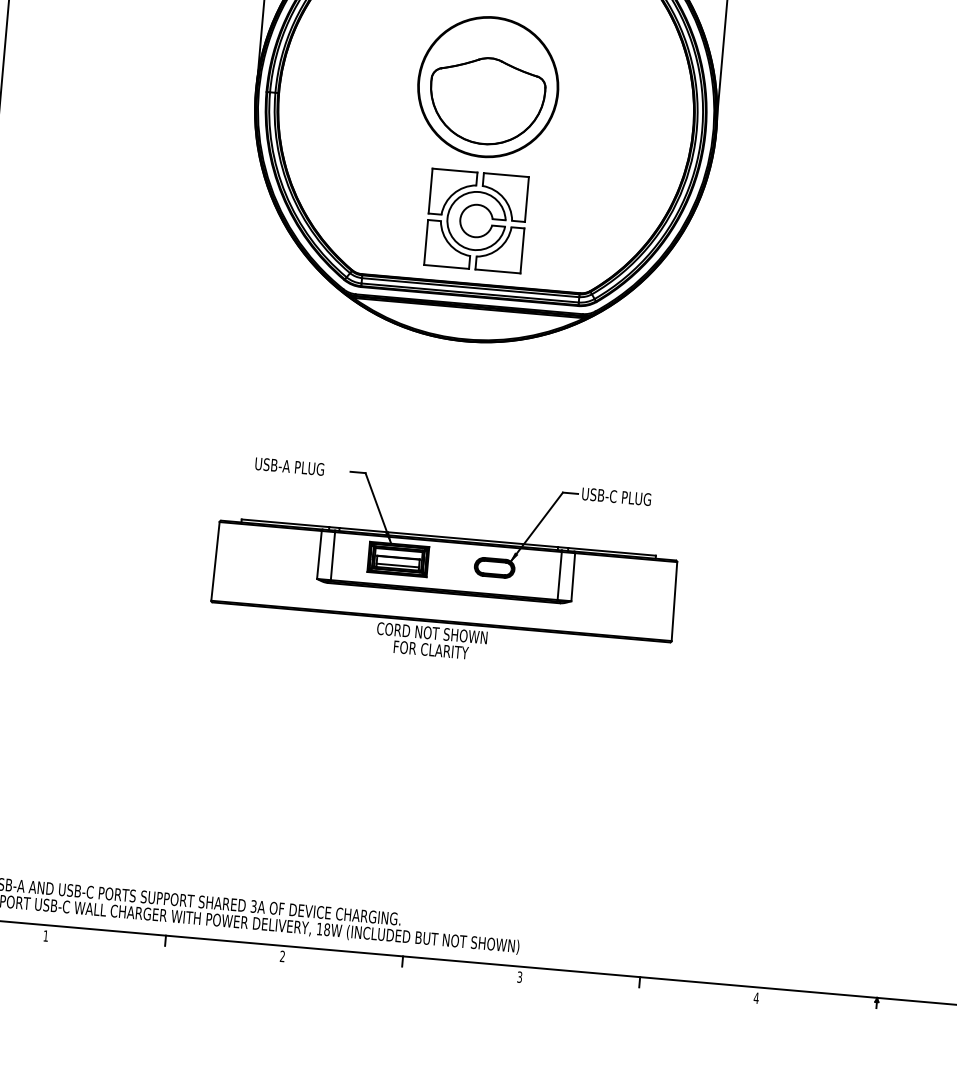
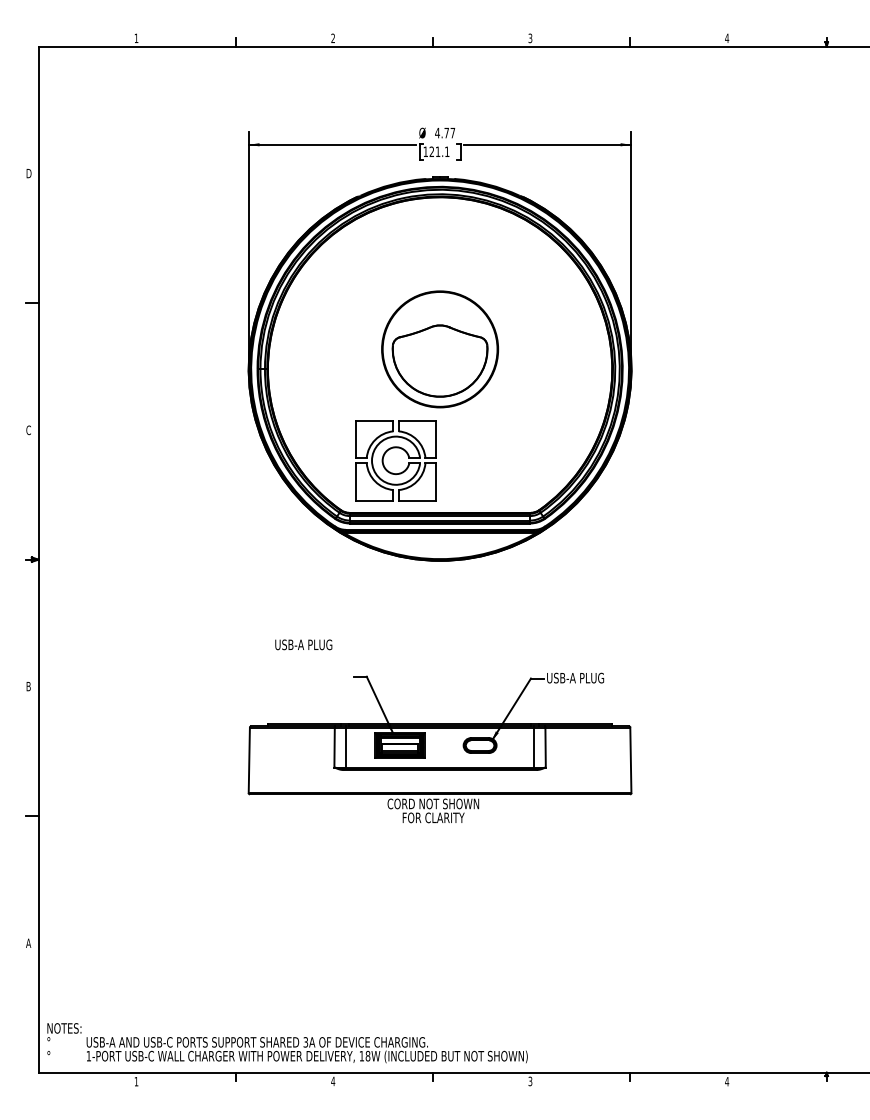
part: (469, 208) -> (389, 450), moved
text: (289, 466) -> (303, 644), moved
text: (629, 497) -> (586, 677), USB-C PLUG -> USB-A PLUG
text: (282, 956) -> (333, 1081), 2 -> 4

